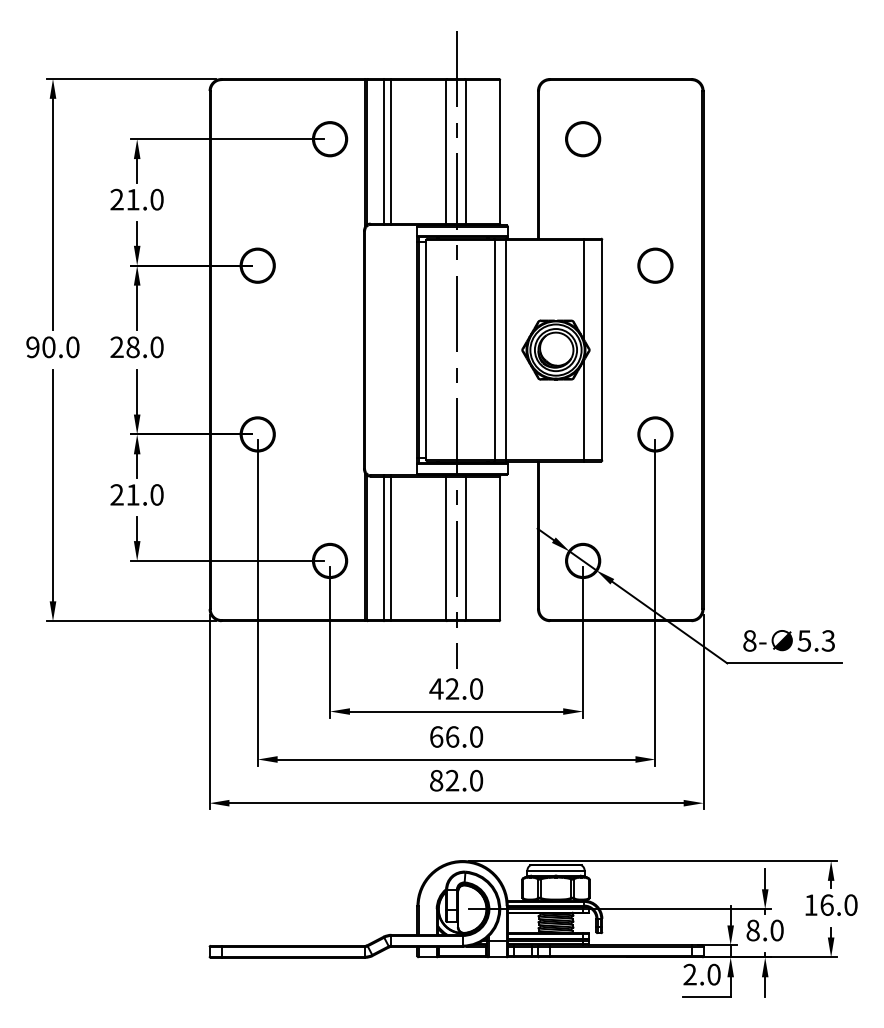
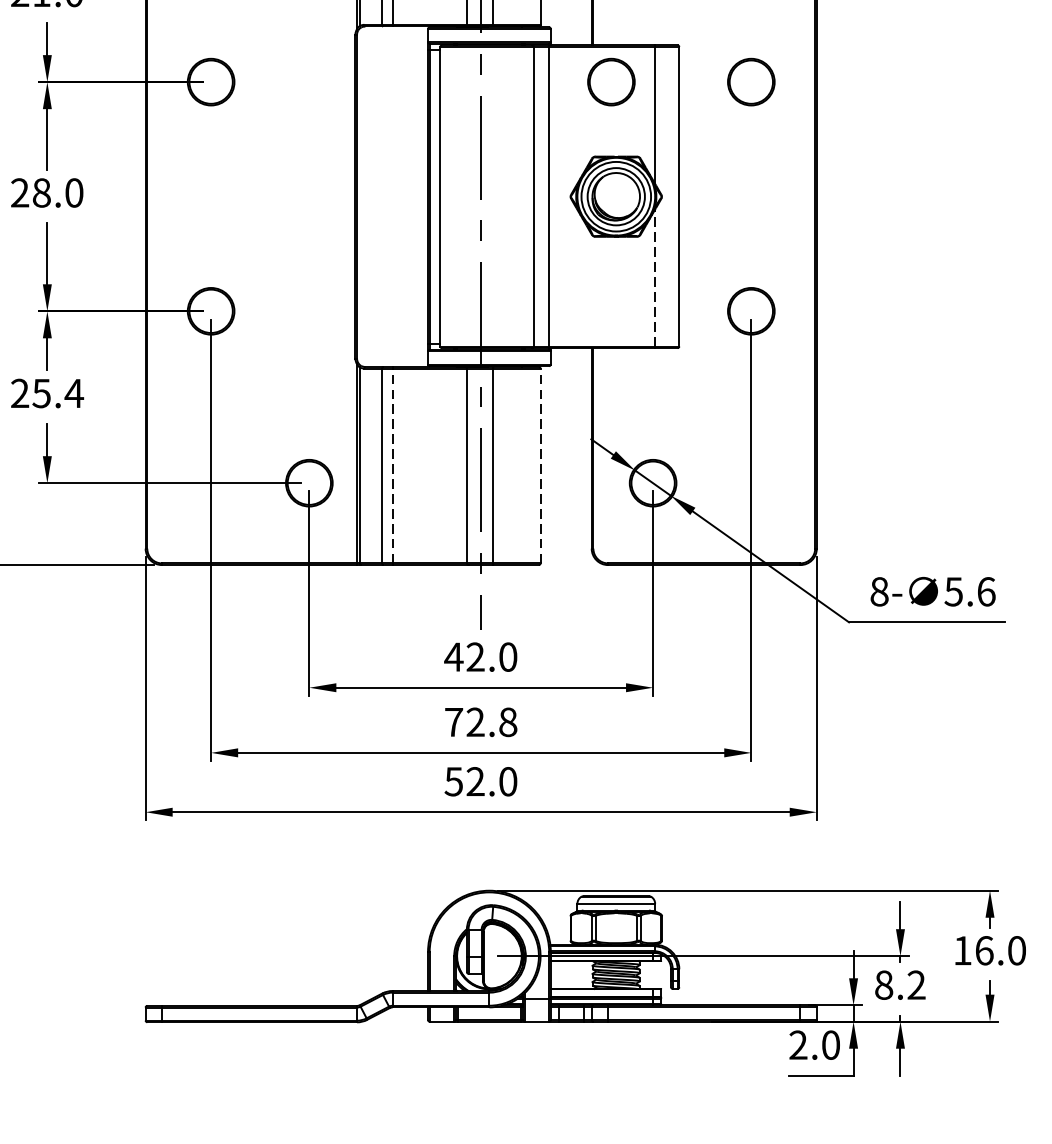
circle: (552, 265) -> (611, 81), added
line: (584, 409) -> (654, 277), solid -> dashed
text: (145, 494) -> (58, 392), 21.0 -> 25.4
line: (391, 548) -> (392, 466), solid -> dashed
line: (500, 548) -> (540, 466), solid -> dashed
text: (828, 640) -> (986, 591), 5.3 -> 5.6
text: (456, 736) -> (481, 721), 66.0 -> 72.8
text: (436, 780) -> (453, 781), 82.0 -> 52.0
text: (776, 930) -> (915, 985), 8.0 -> 8.2

